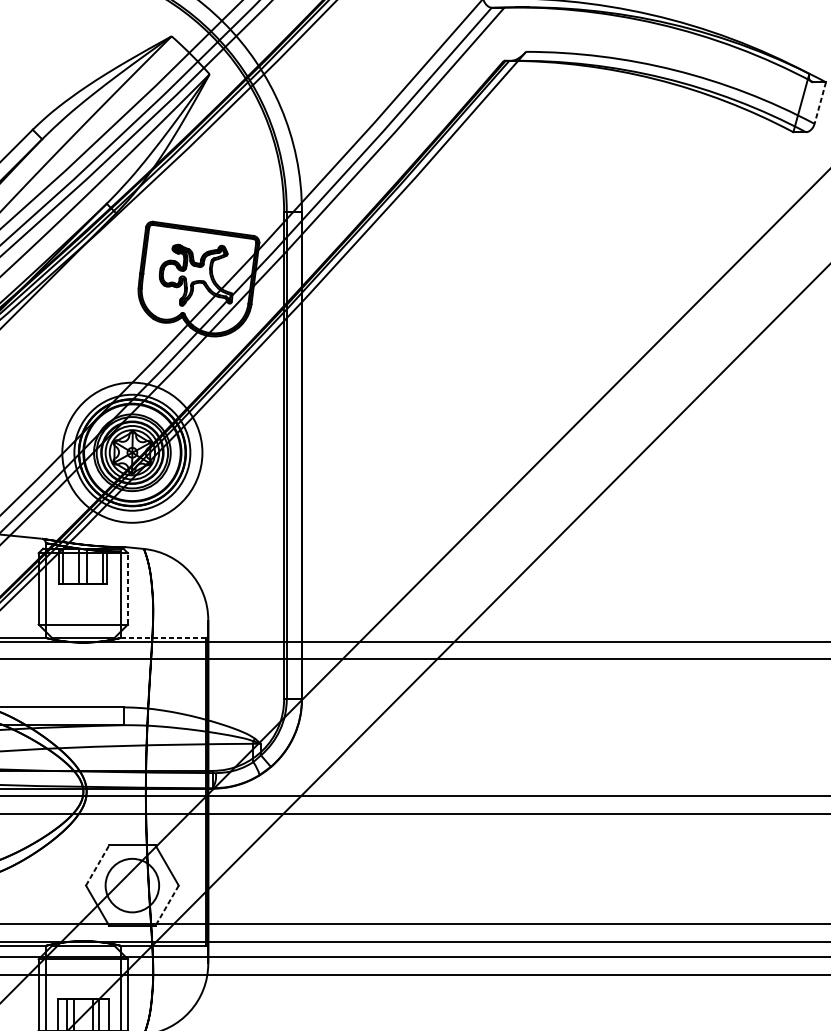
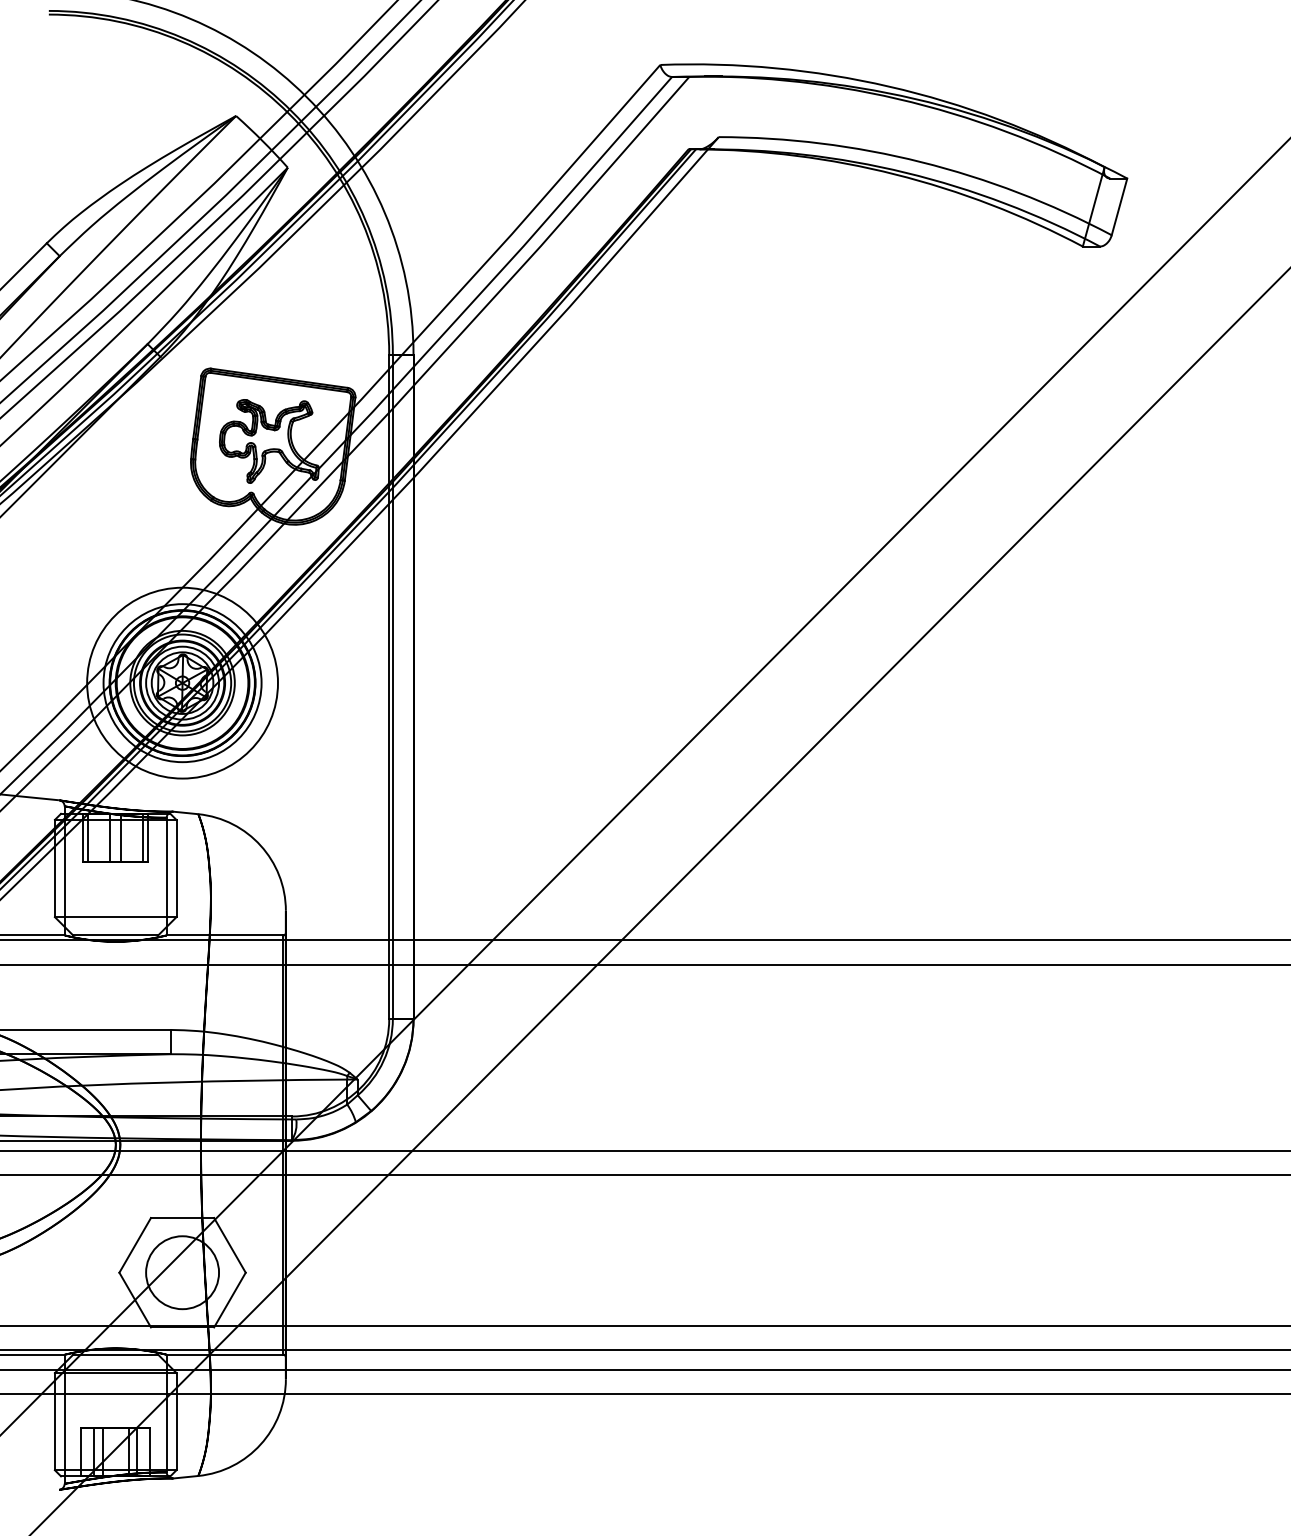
line: (820, 103) -> (1119, 207), dashed -> solid
line: (127, 588) -> (176, 868), dashed -> solid
line: (163, 638) -> (224, 935), dashed -> solid
line: (97, 865) -> (135, 1245), dashed -> solid
line: (166, 906) -> (229, 1300), dashed -> solid

